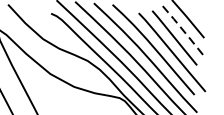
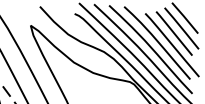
line: (183, 31) -> (181, 28), dashed -> solid

